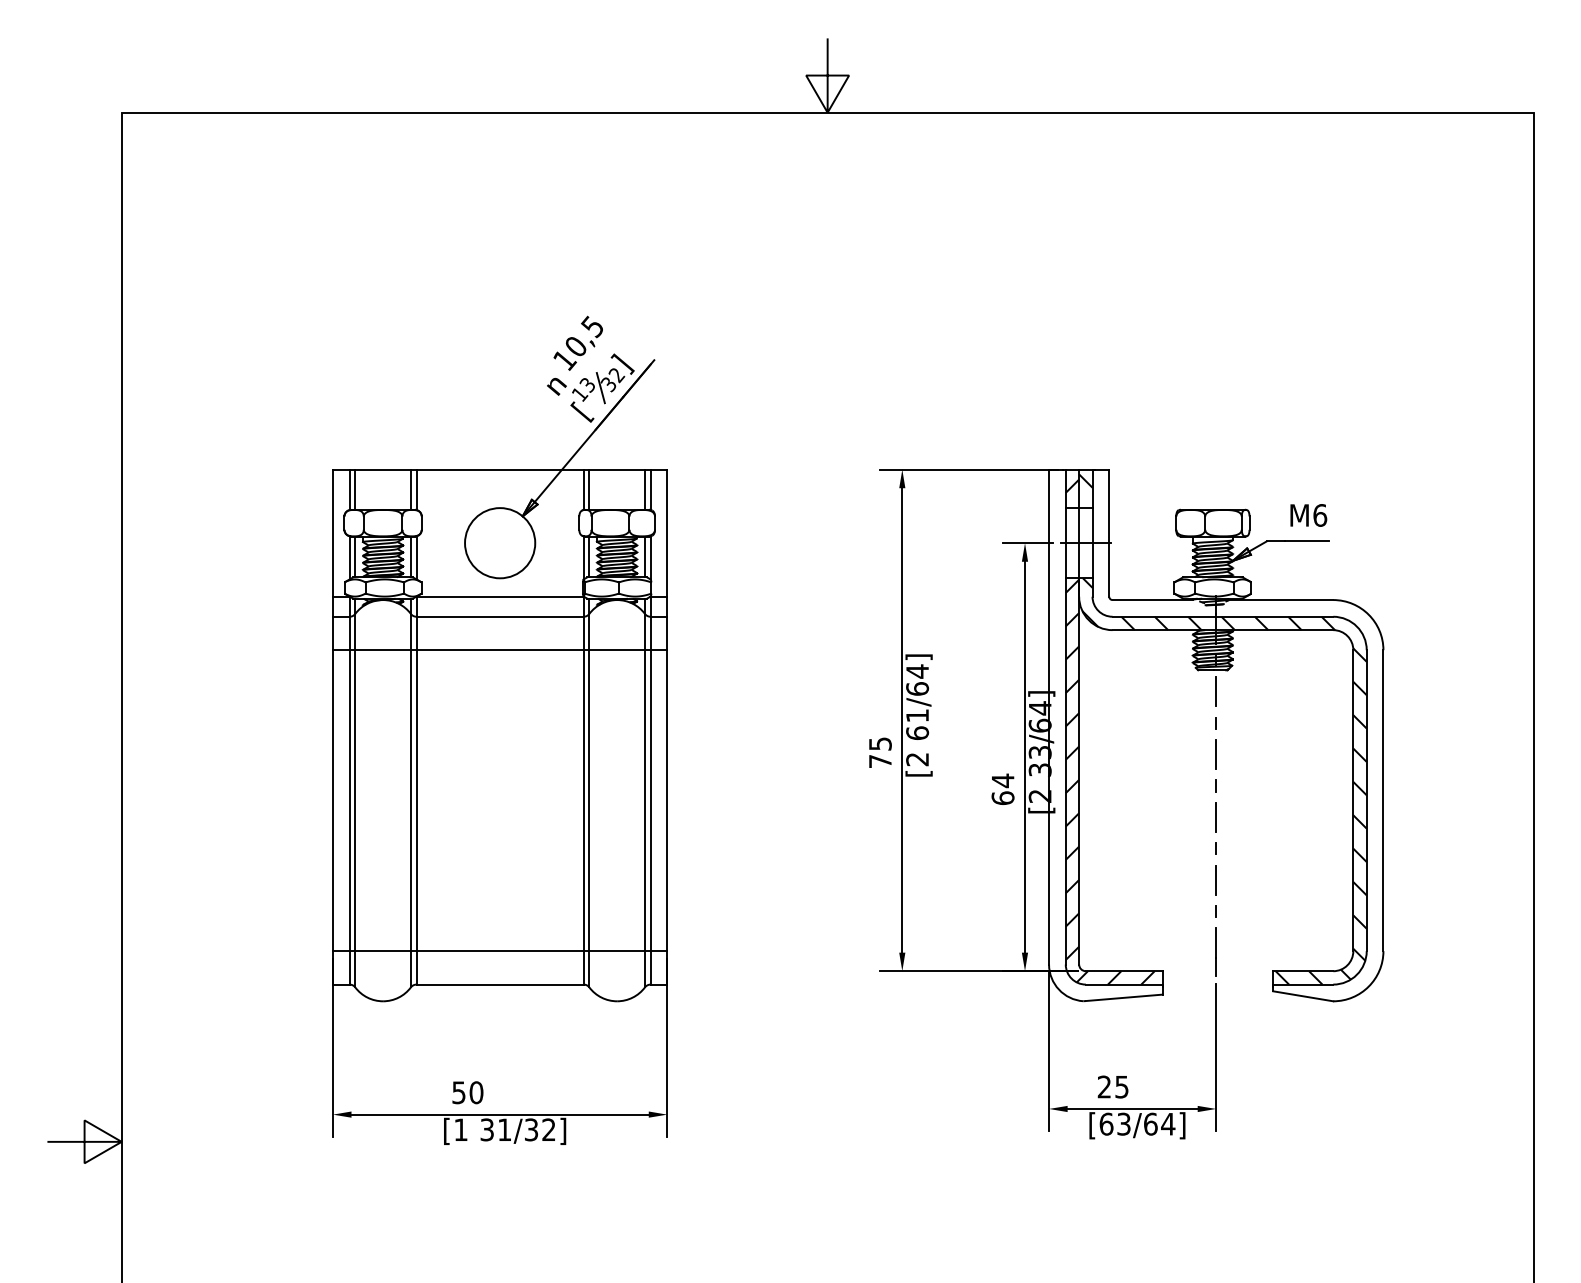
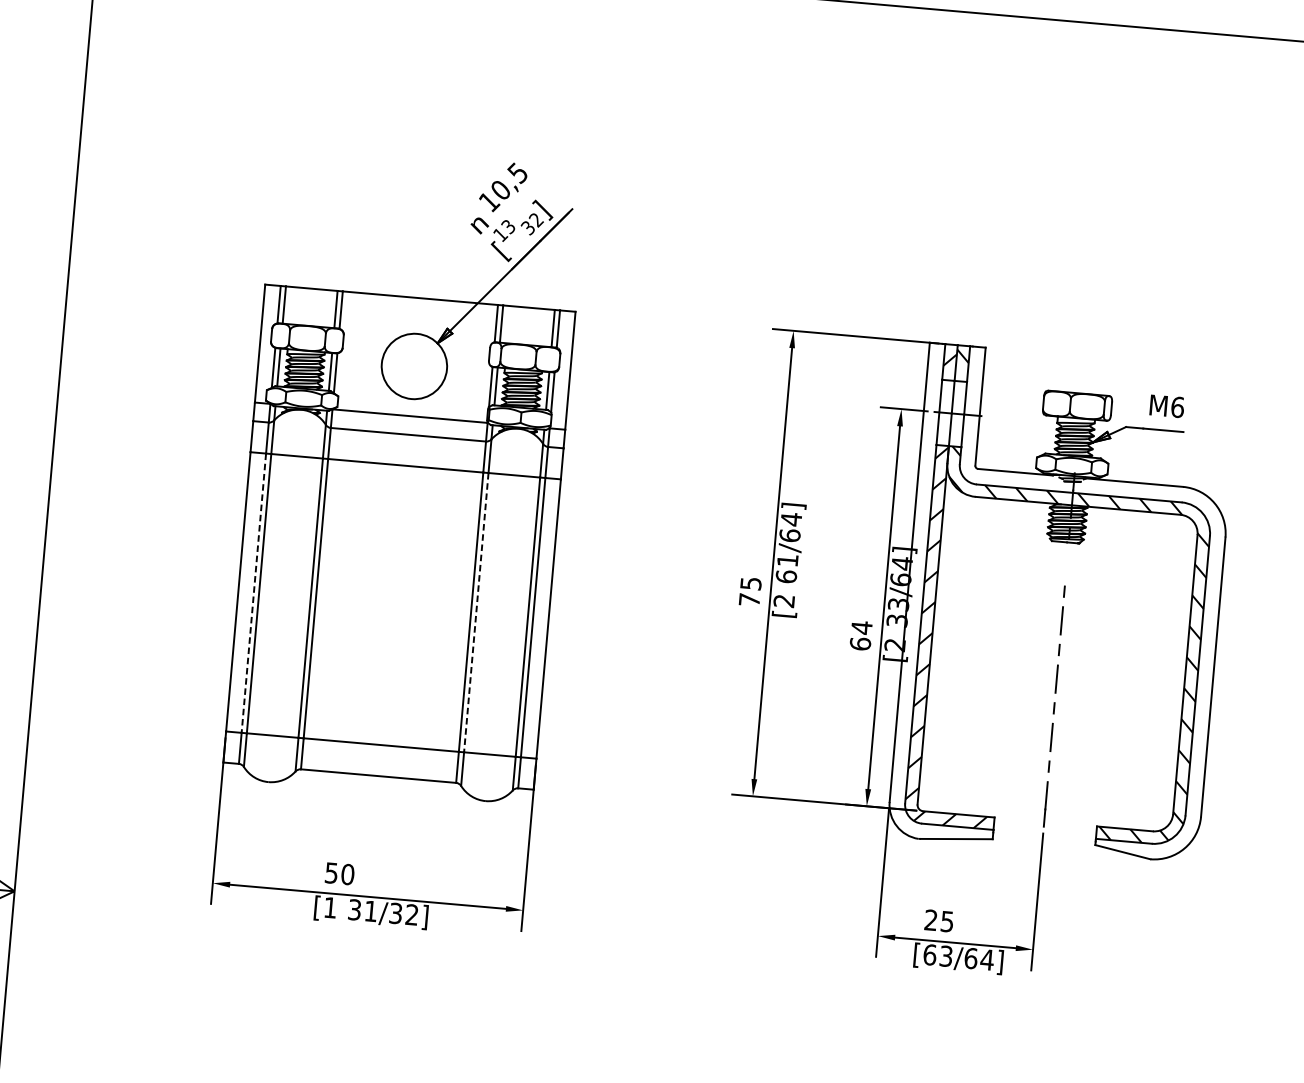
line: (600, 388) -> (520, 231), removed
line: (1216, 691) -> (1067, 562), removed
line: (349, 801) -> (253, 593), solid -> dashed
line: (589, 801) -> (476, 613), solid -> dashed

